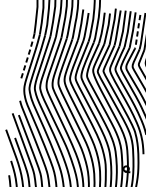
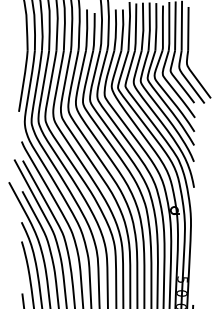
line: (137, 32) -> (162, 28), dashed -> solid
line: (28, 54) -> (23, 79), dashed -> solid

